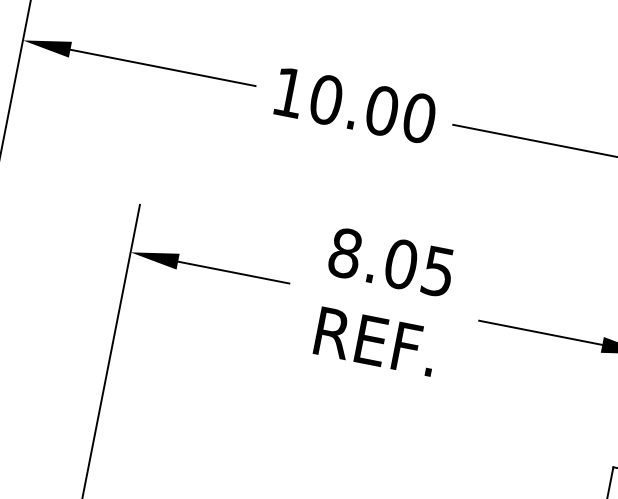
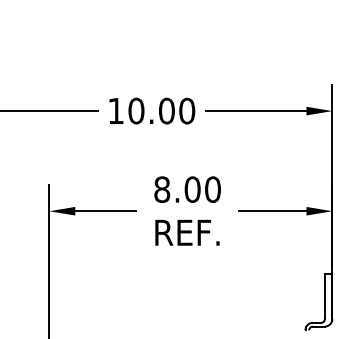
text: (437, 271) -> (212, 189), 8.05 -> 8.00

